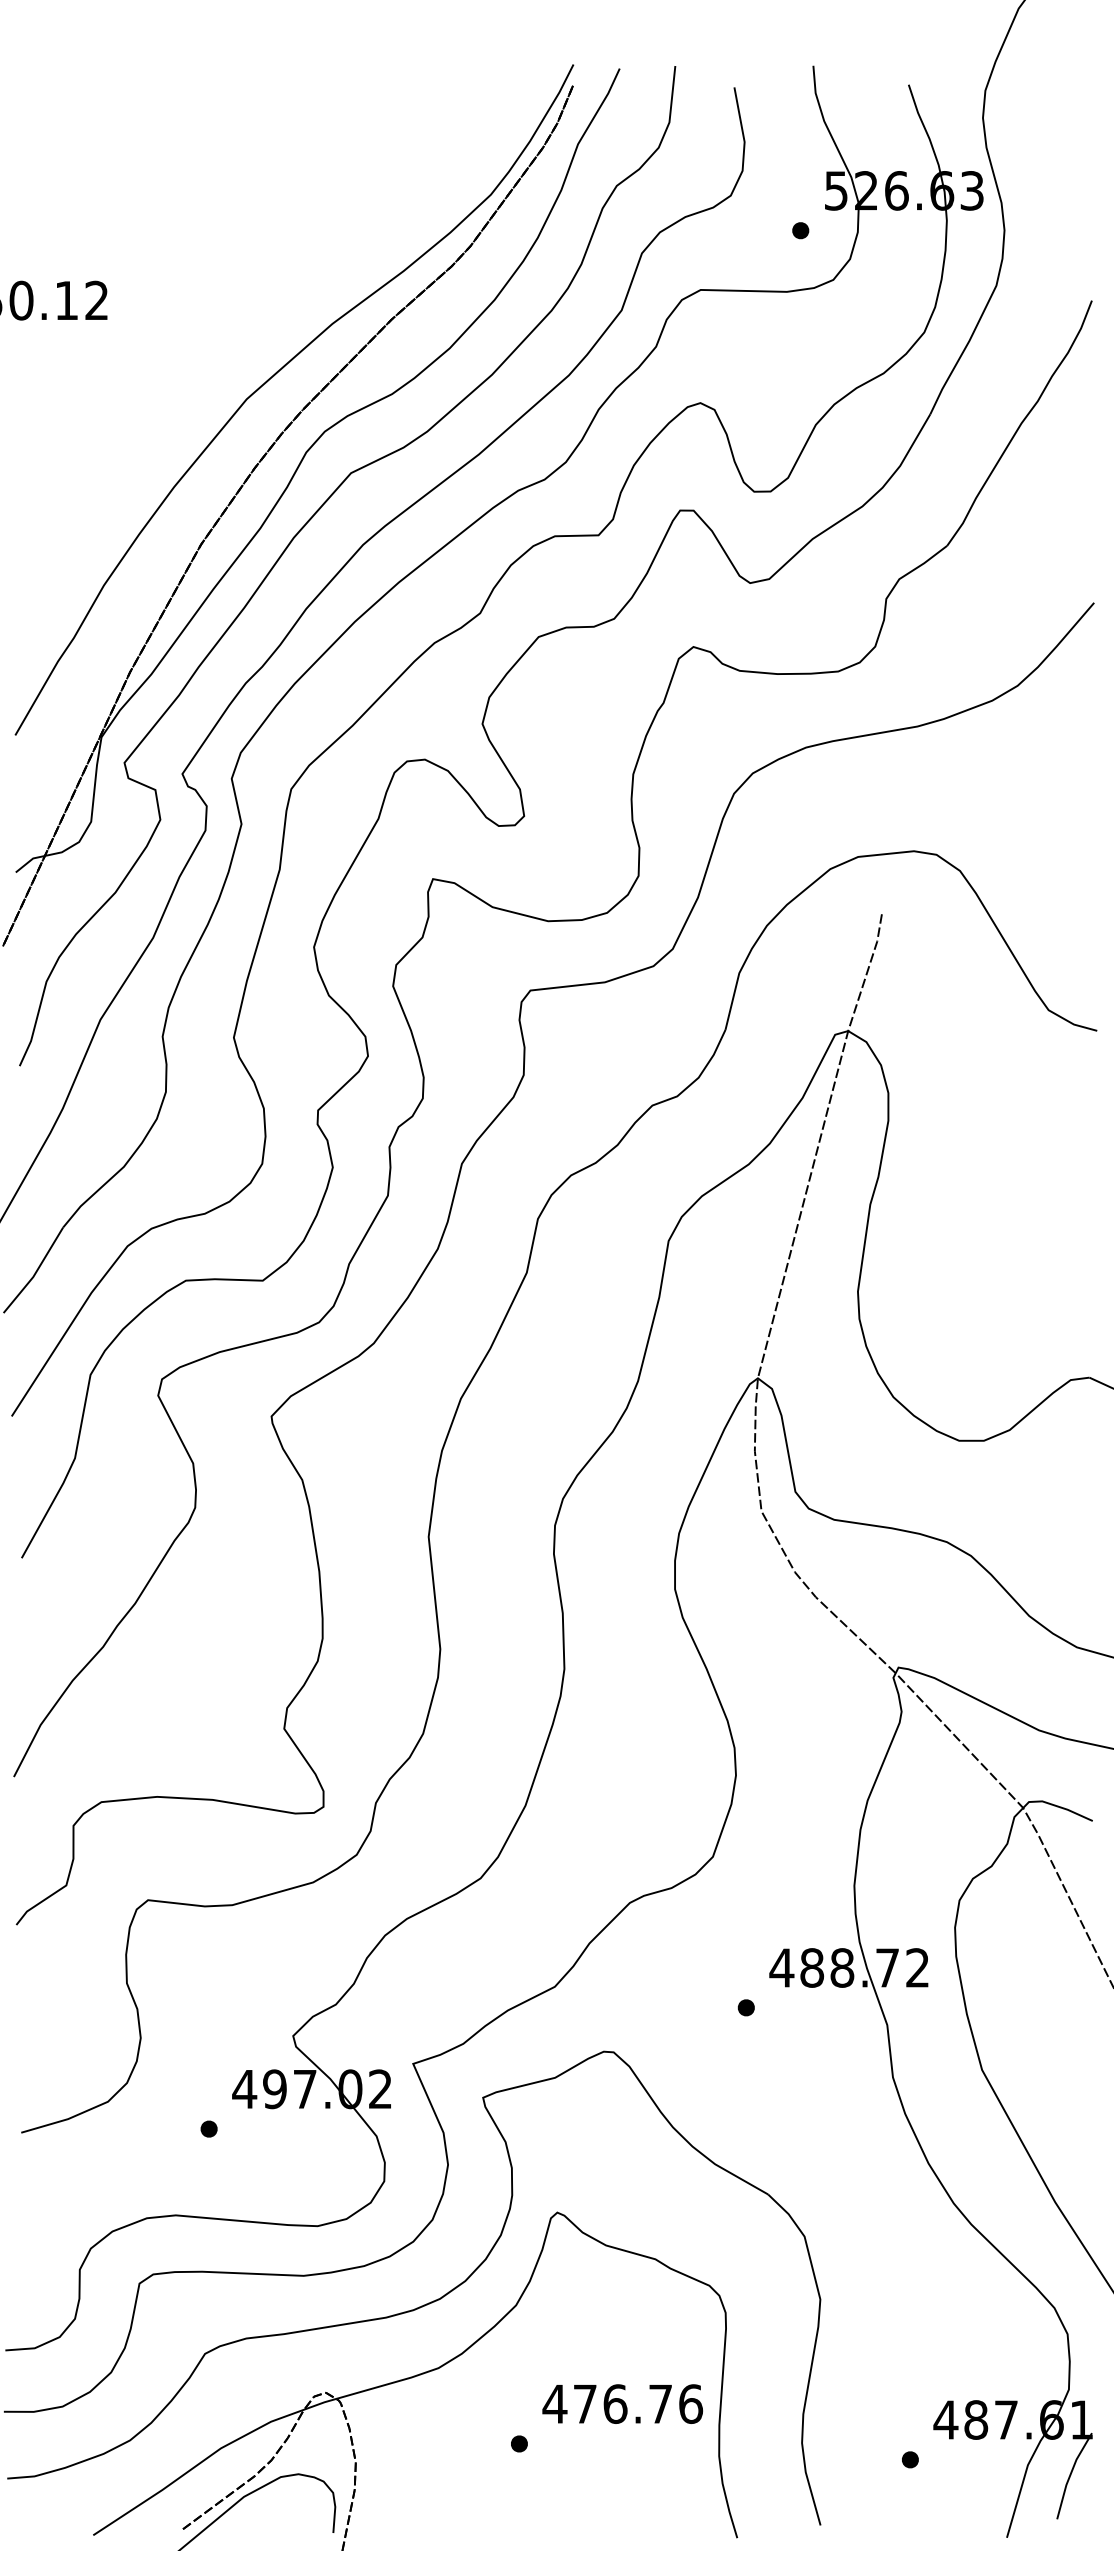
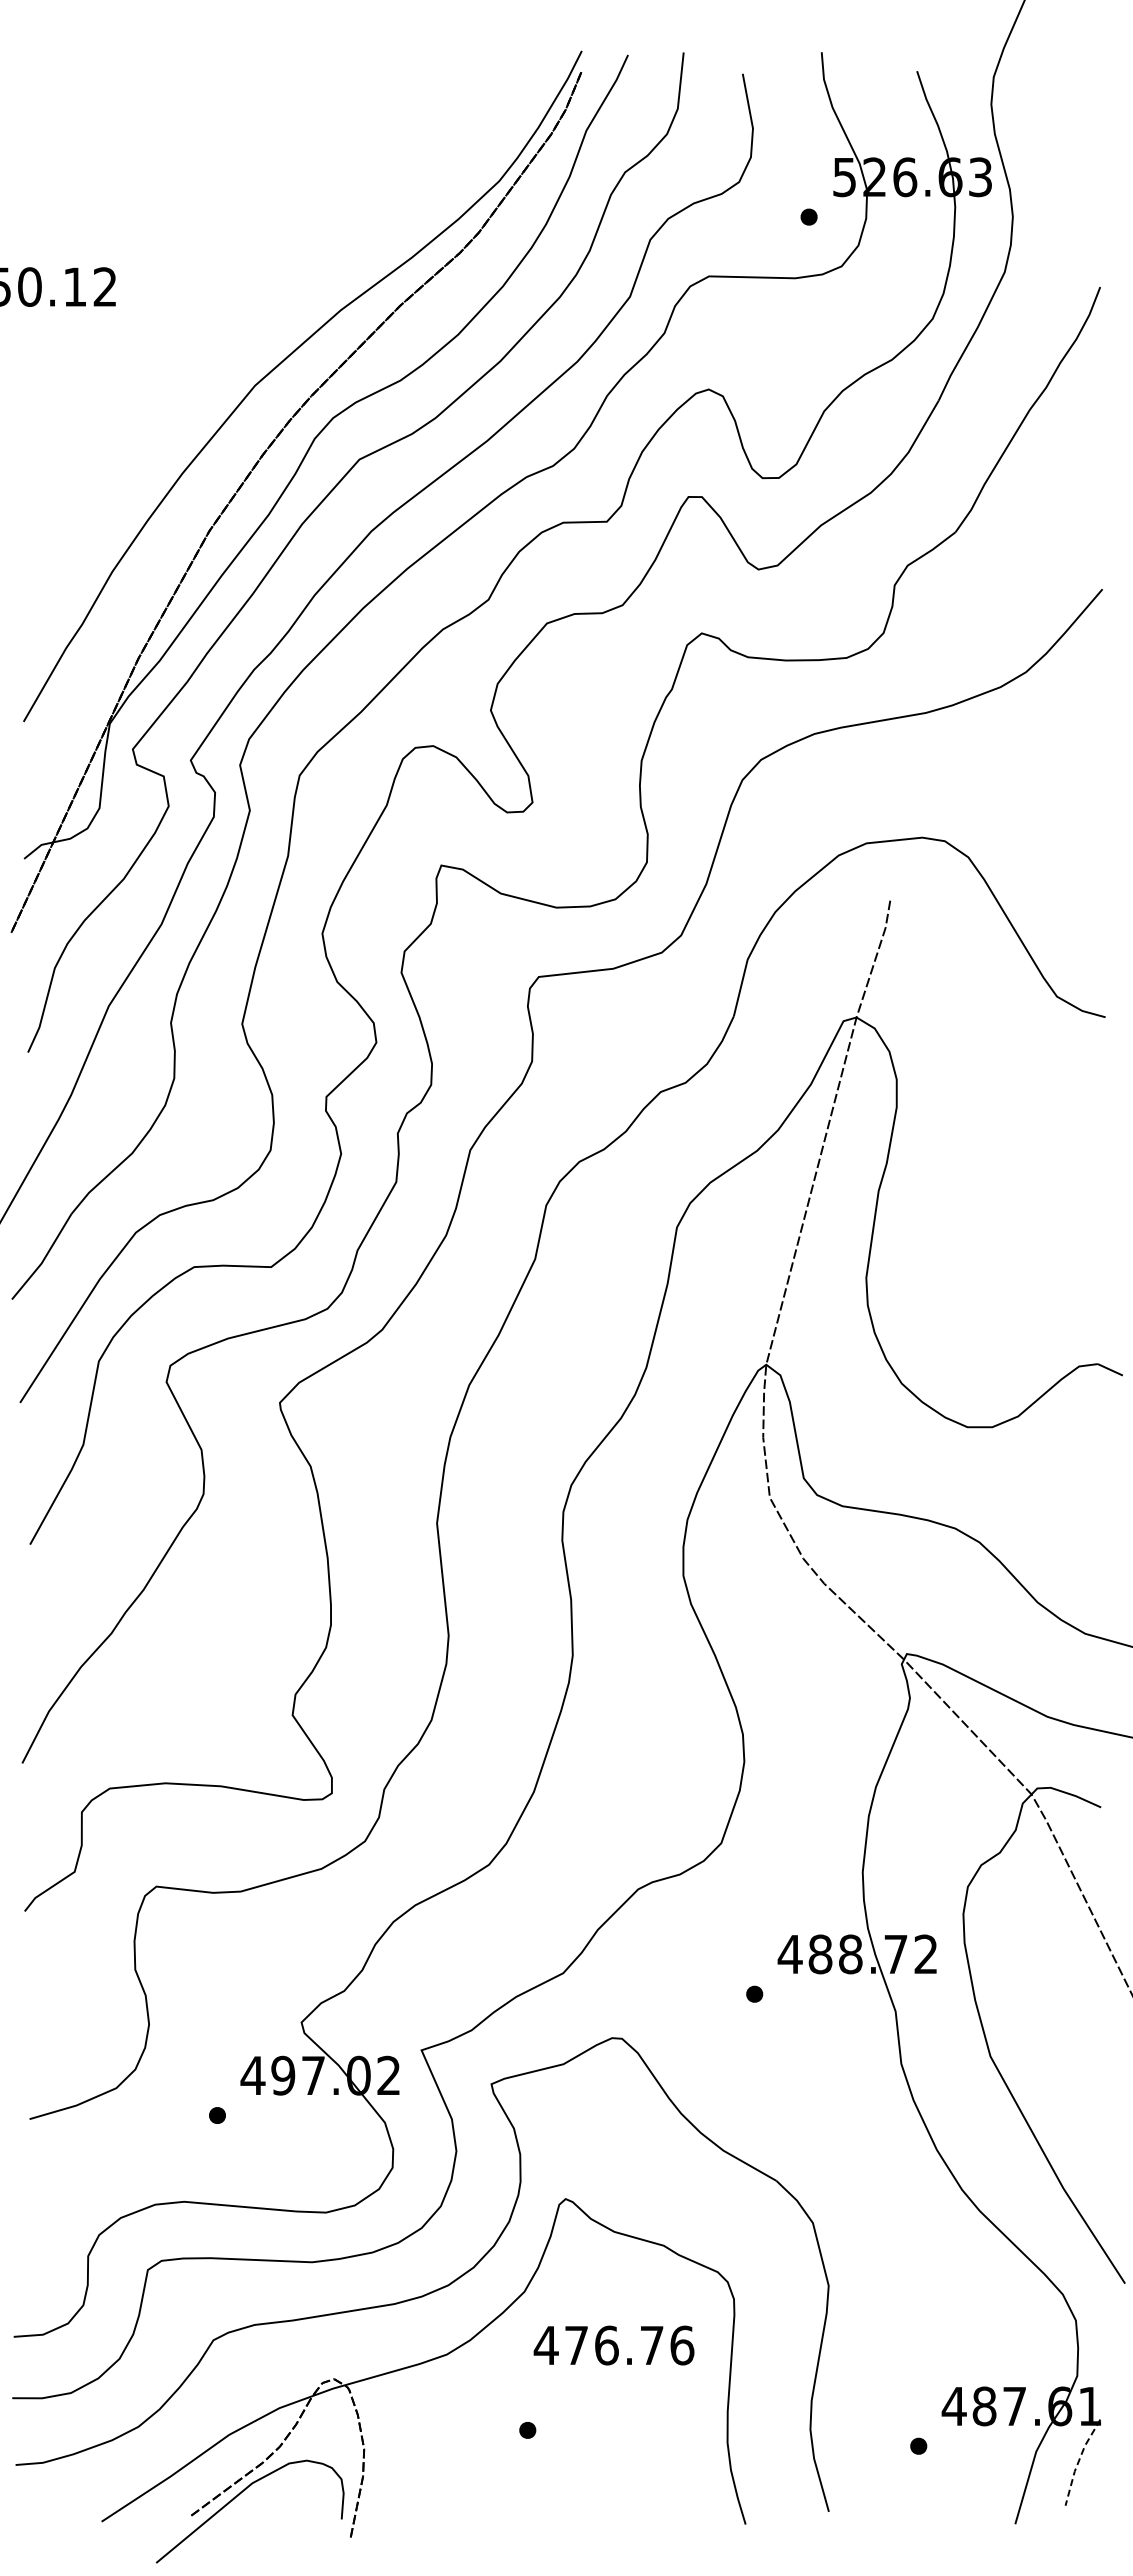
text: (622, 2404) -> (613, 2345), moved
line: (1070, 2475) -> (1078, 2461), solid -> dashed

